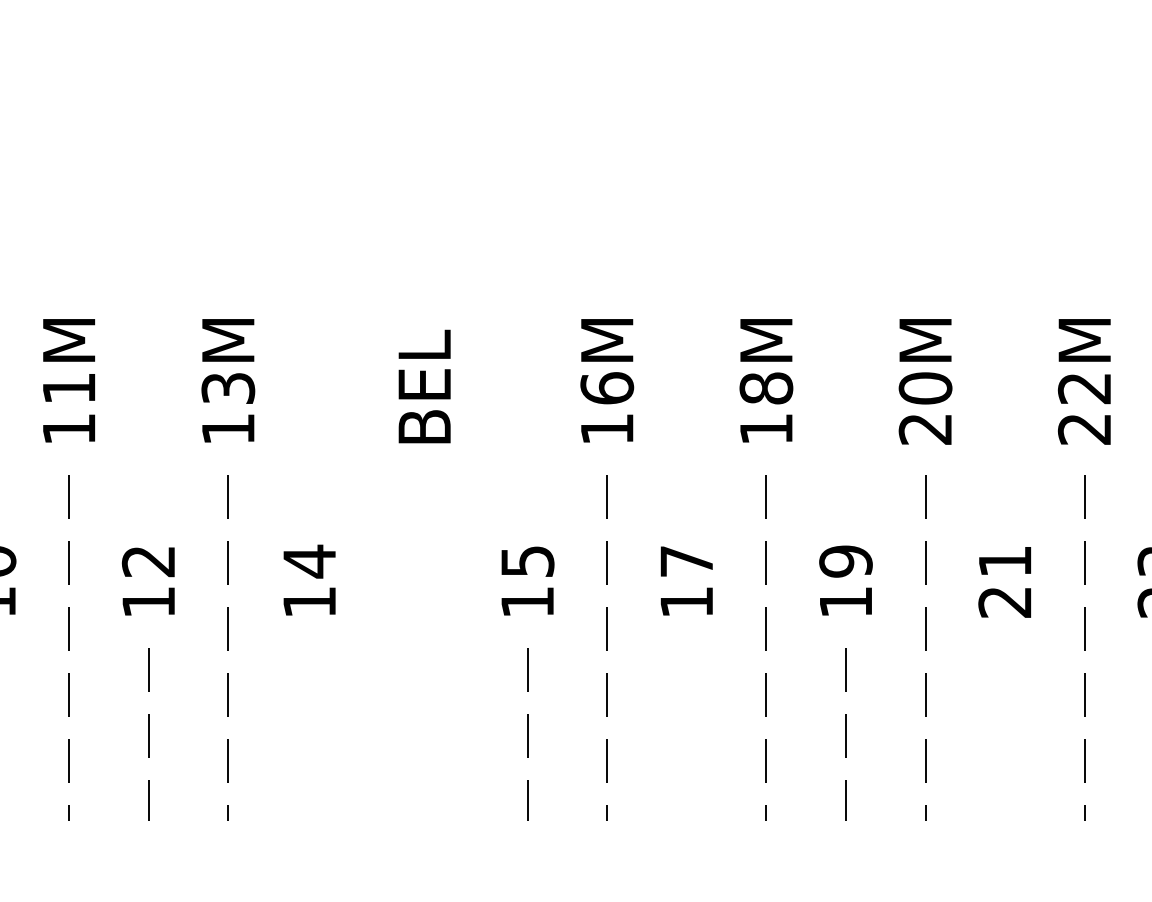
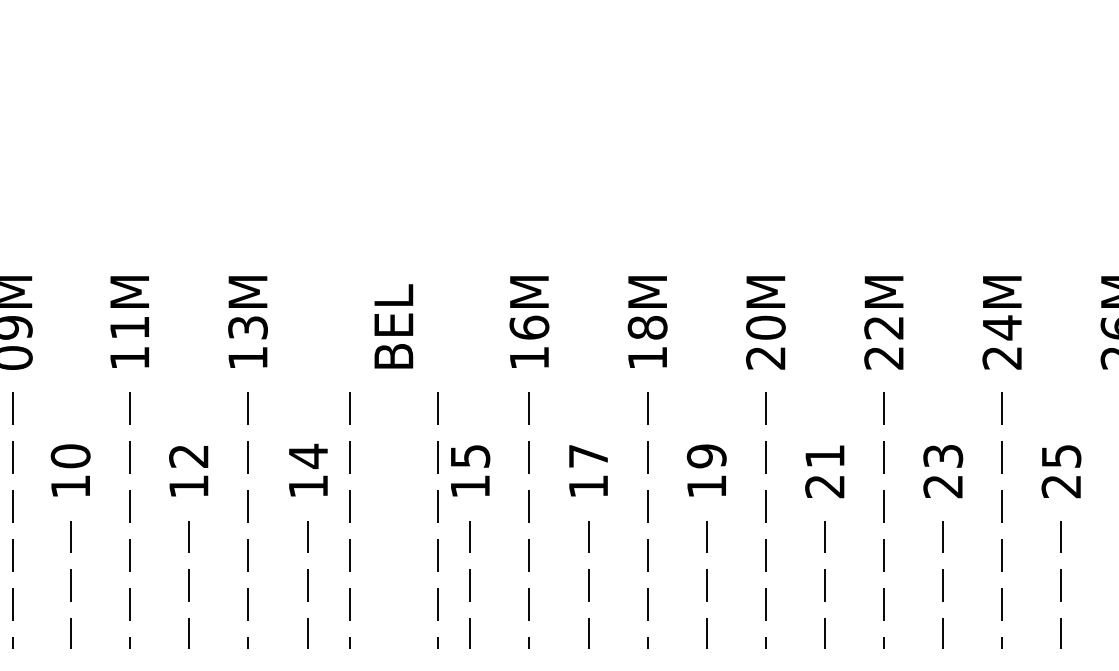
line: (364, 647) -> (349, 520), added
line: (483, 647) -> (437, 520), added
line: (308, 734) -> (307, 584), added
line: (686, 734) -> (588, 584), added
line: (1004, 734) -> (824, 584), added

